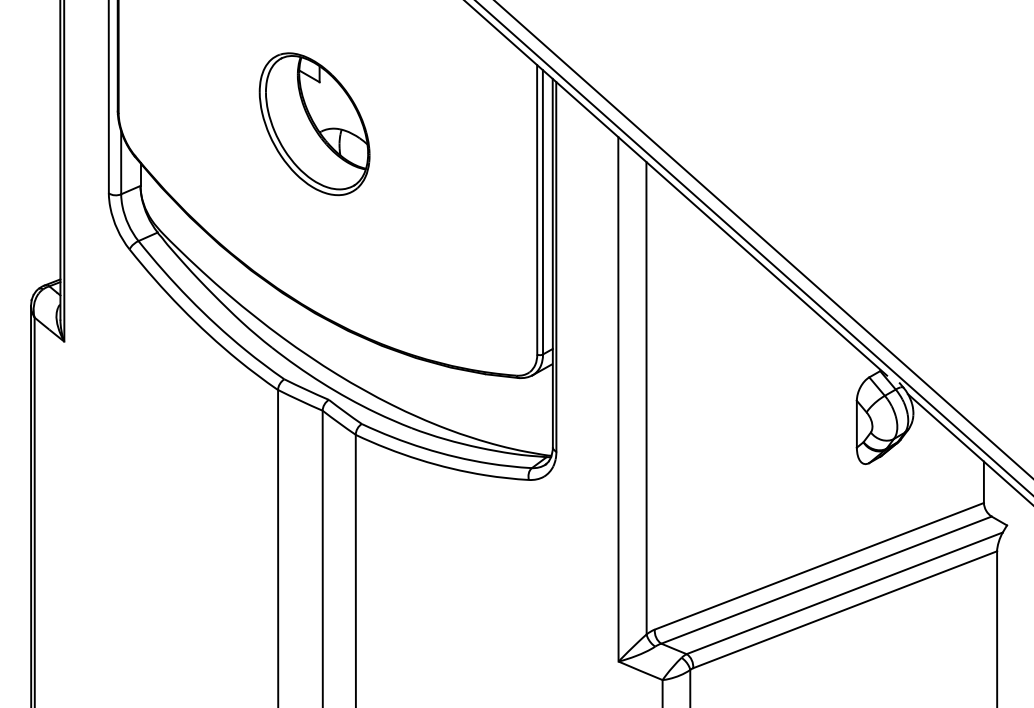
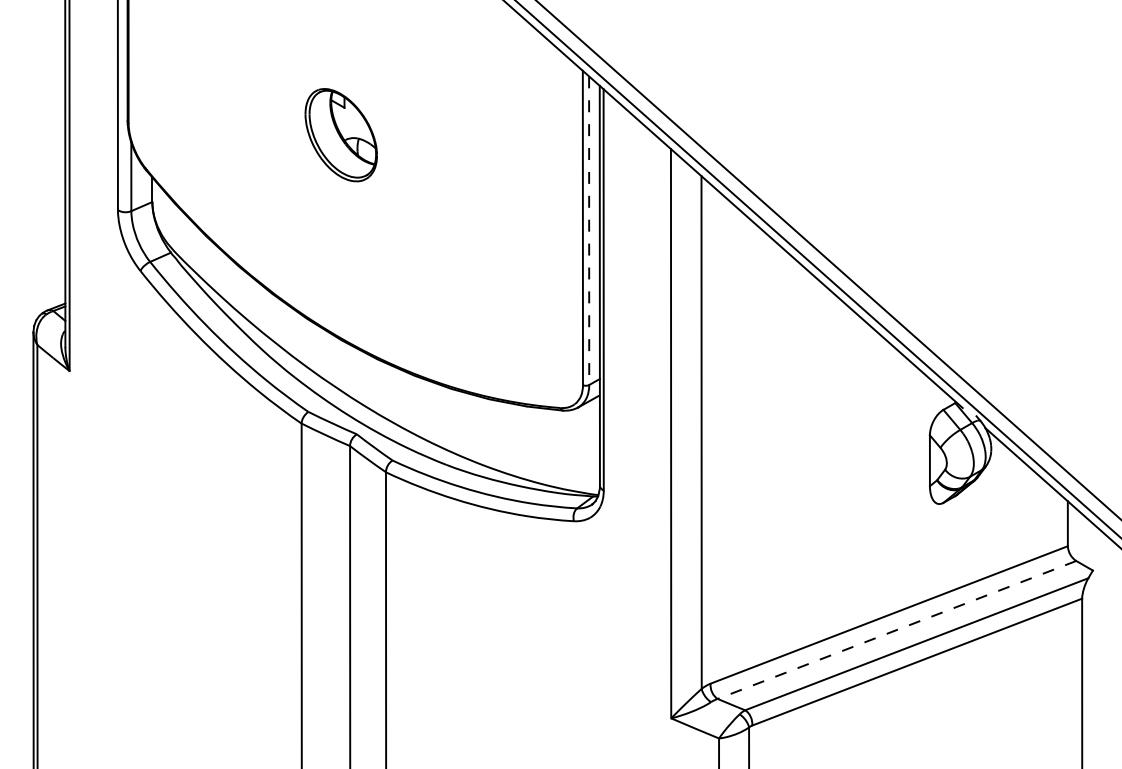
part: (314, 124) -> (341, 135), size x0.6
line: (542, 212) -> (588, 230), solid -> dashed
line: (826, 580) -> (896, 630), solid -> dashed

